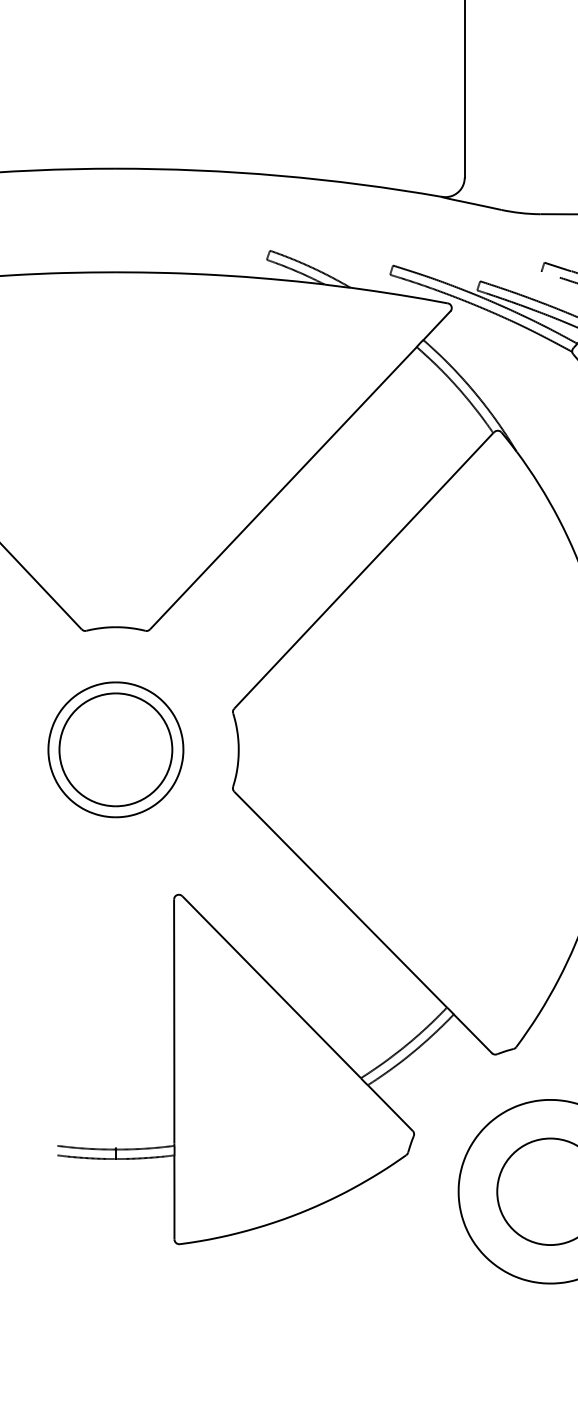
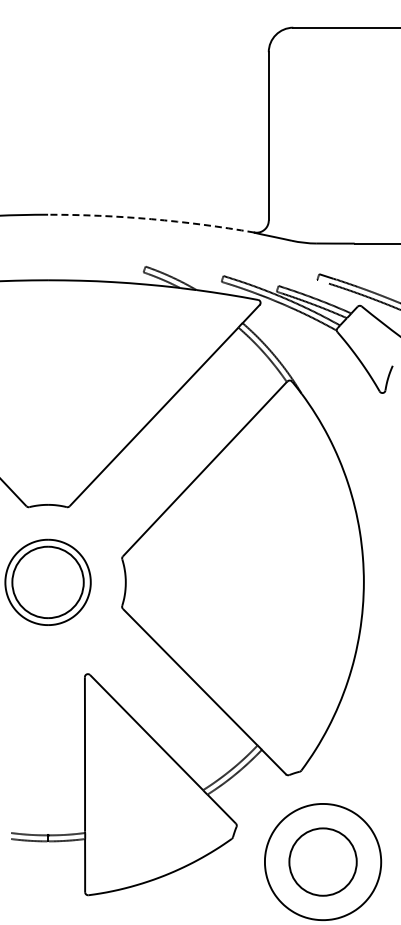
arc: (279, 176) -> (151, 219), solid -> dashed

